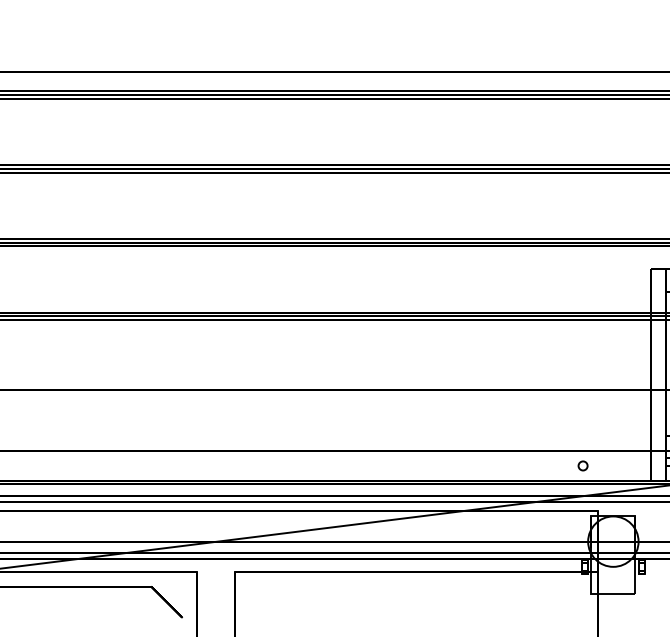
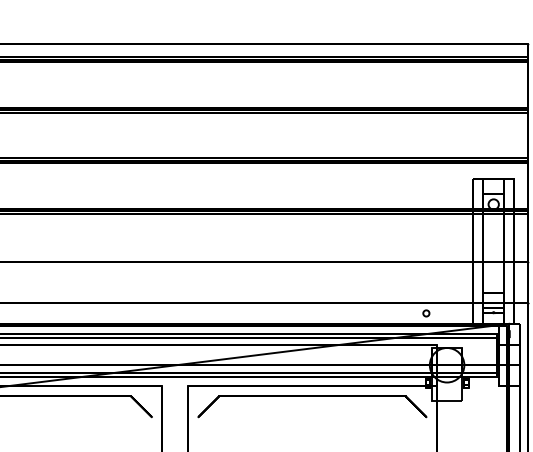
part: (416, 587) -> (312, 396), added

